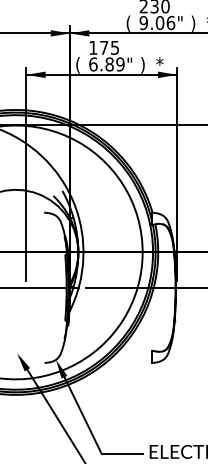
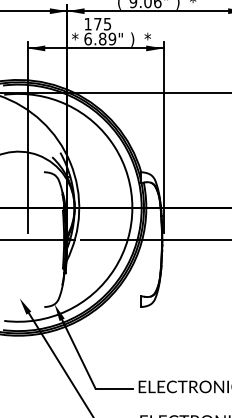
text: (79, 64) -> (75, 39), ( -> *

